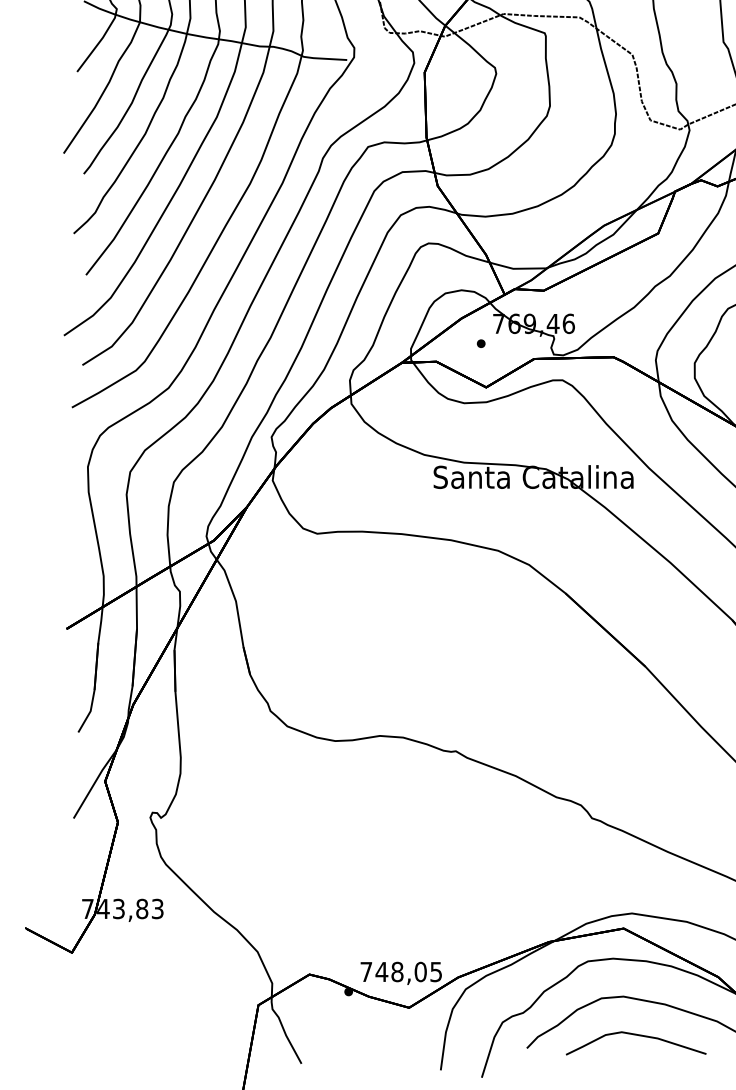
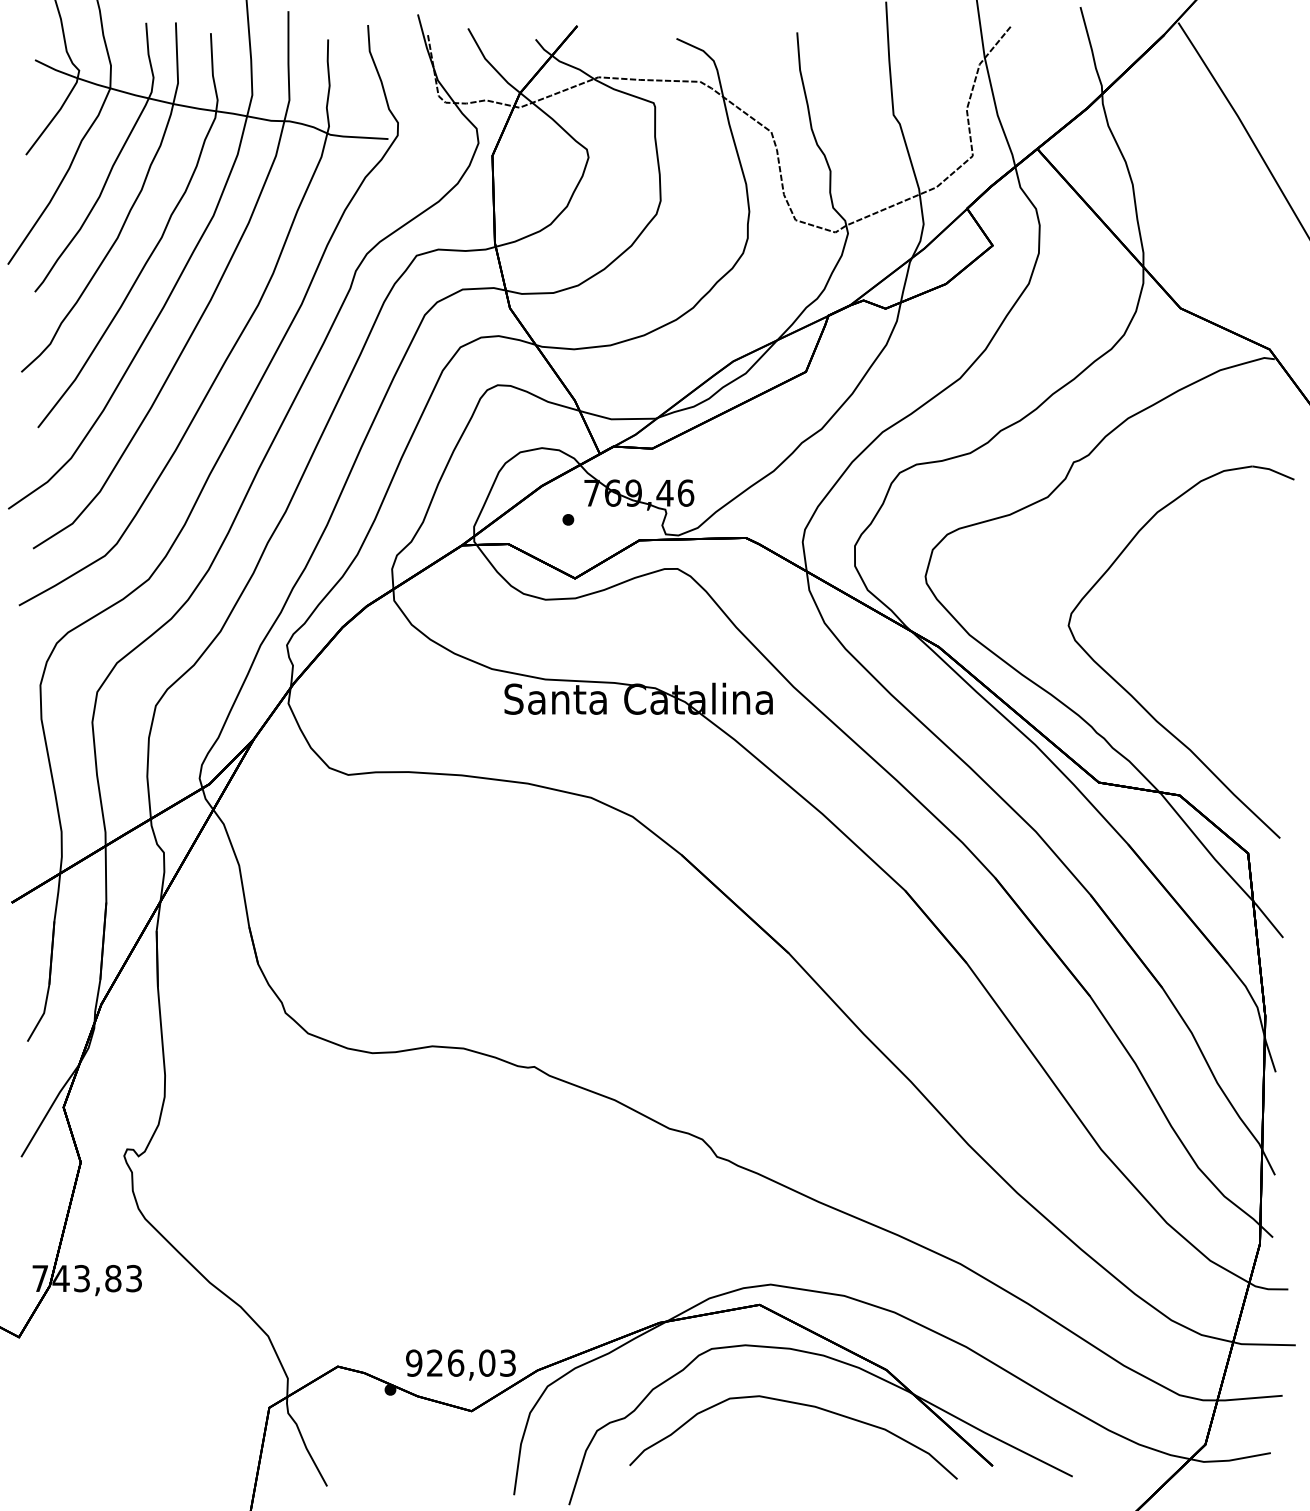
text: (400, 971) -> (460, 1362), 748,05 -> 926,03
curve: (636, 1035) -> (776, 1448), removed

